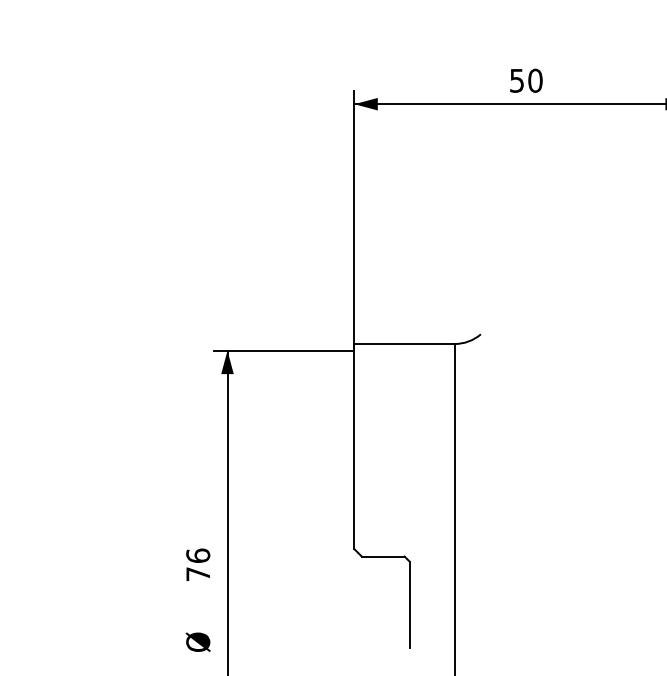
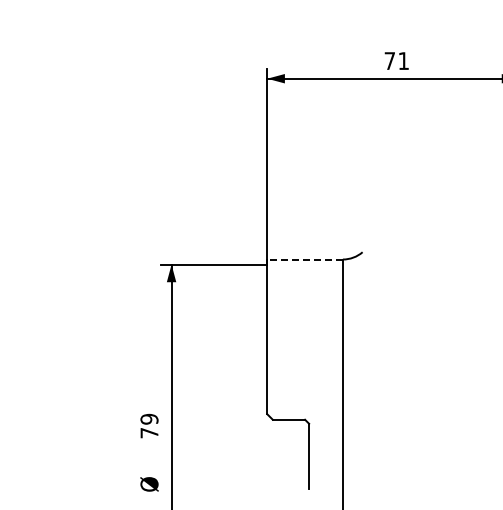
text: (525, 81) -> (396, 61), 50 -> 71
line: (405, 343) -> (305, 259), solid -> dashed
text: (198, 554) -> (149, 418), 76 -> 79

